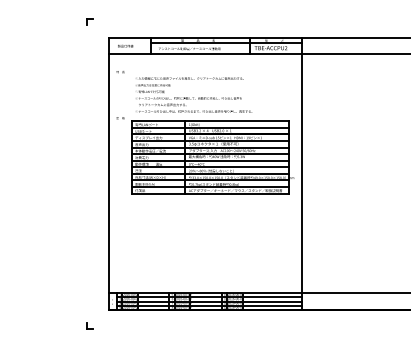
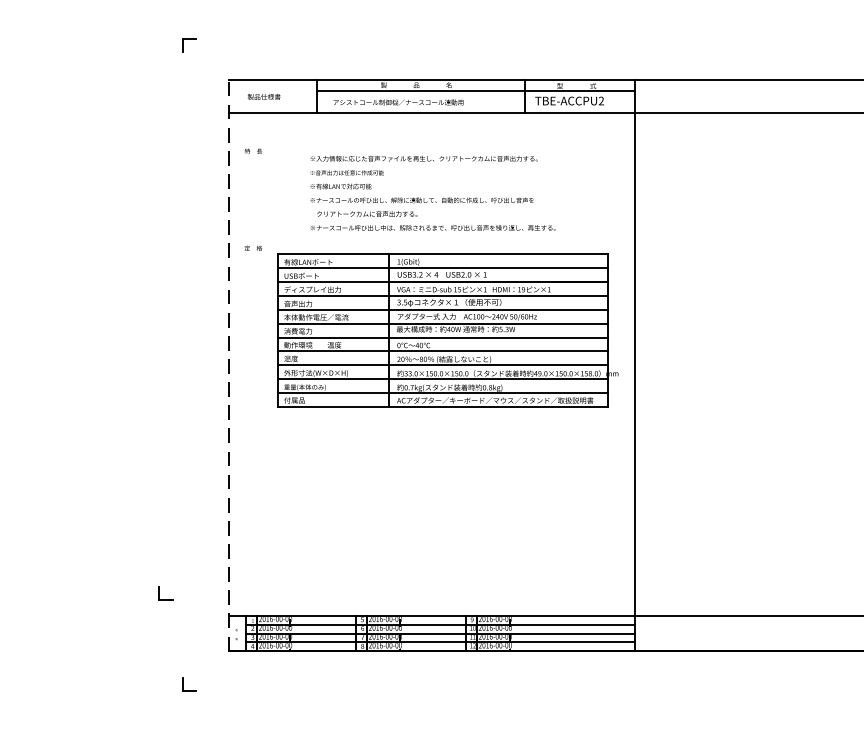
text: (194, 94) -> (434, 192), moved
line: (108, 174) -> (228, 366), solid -> dashed
part: (78, 282) -> (165, 593), added

